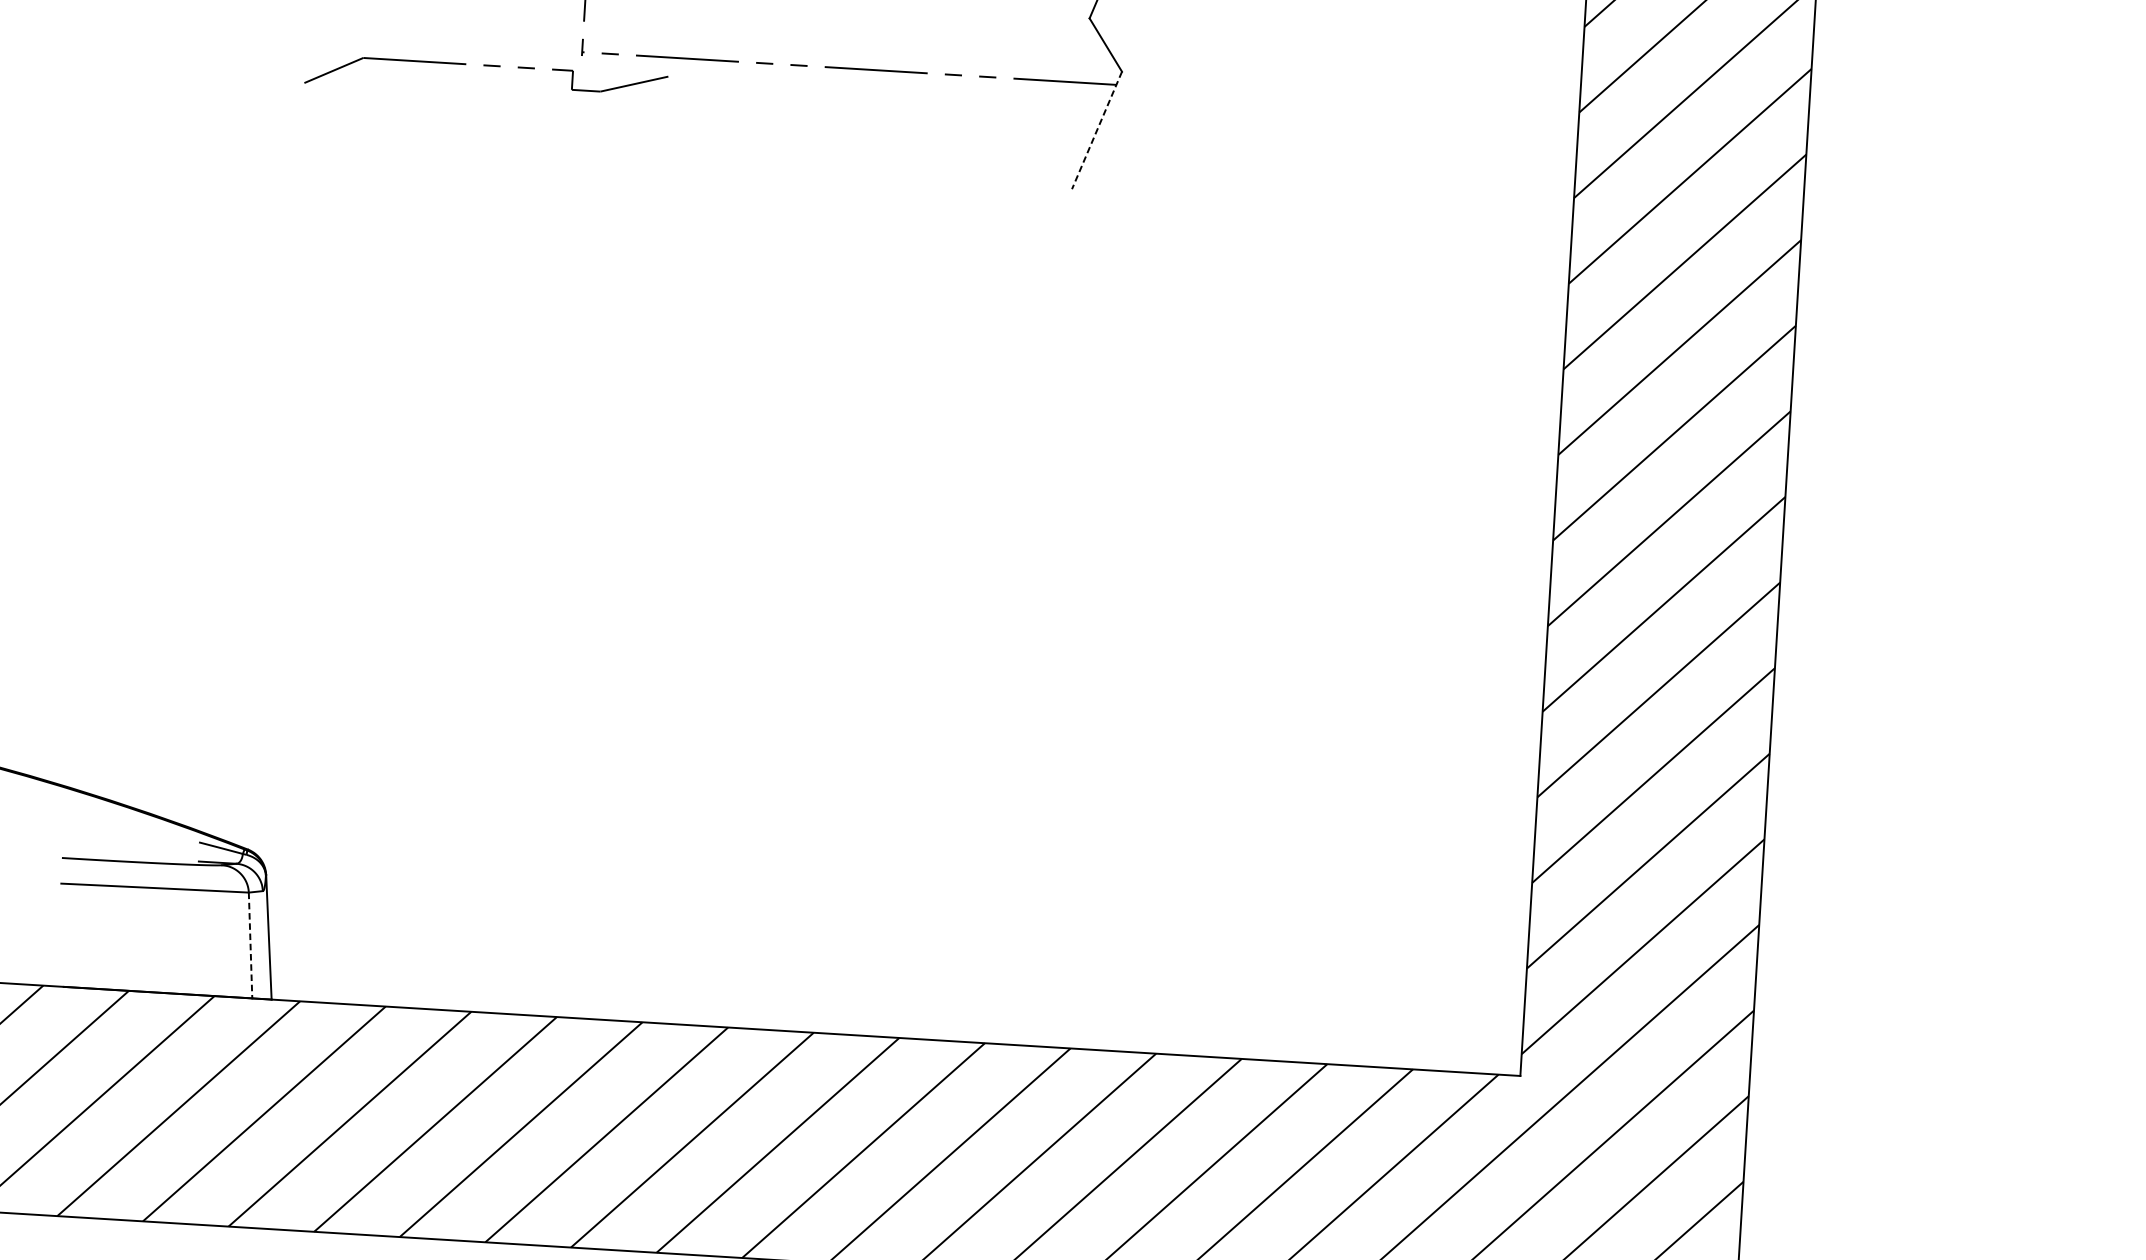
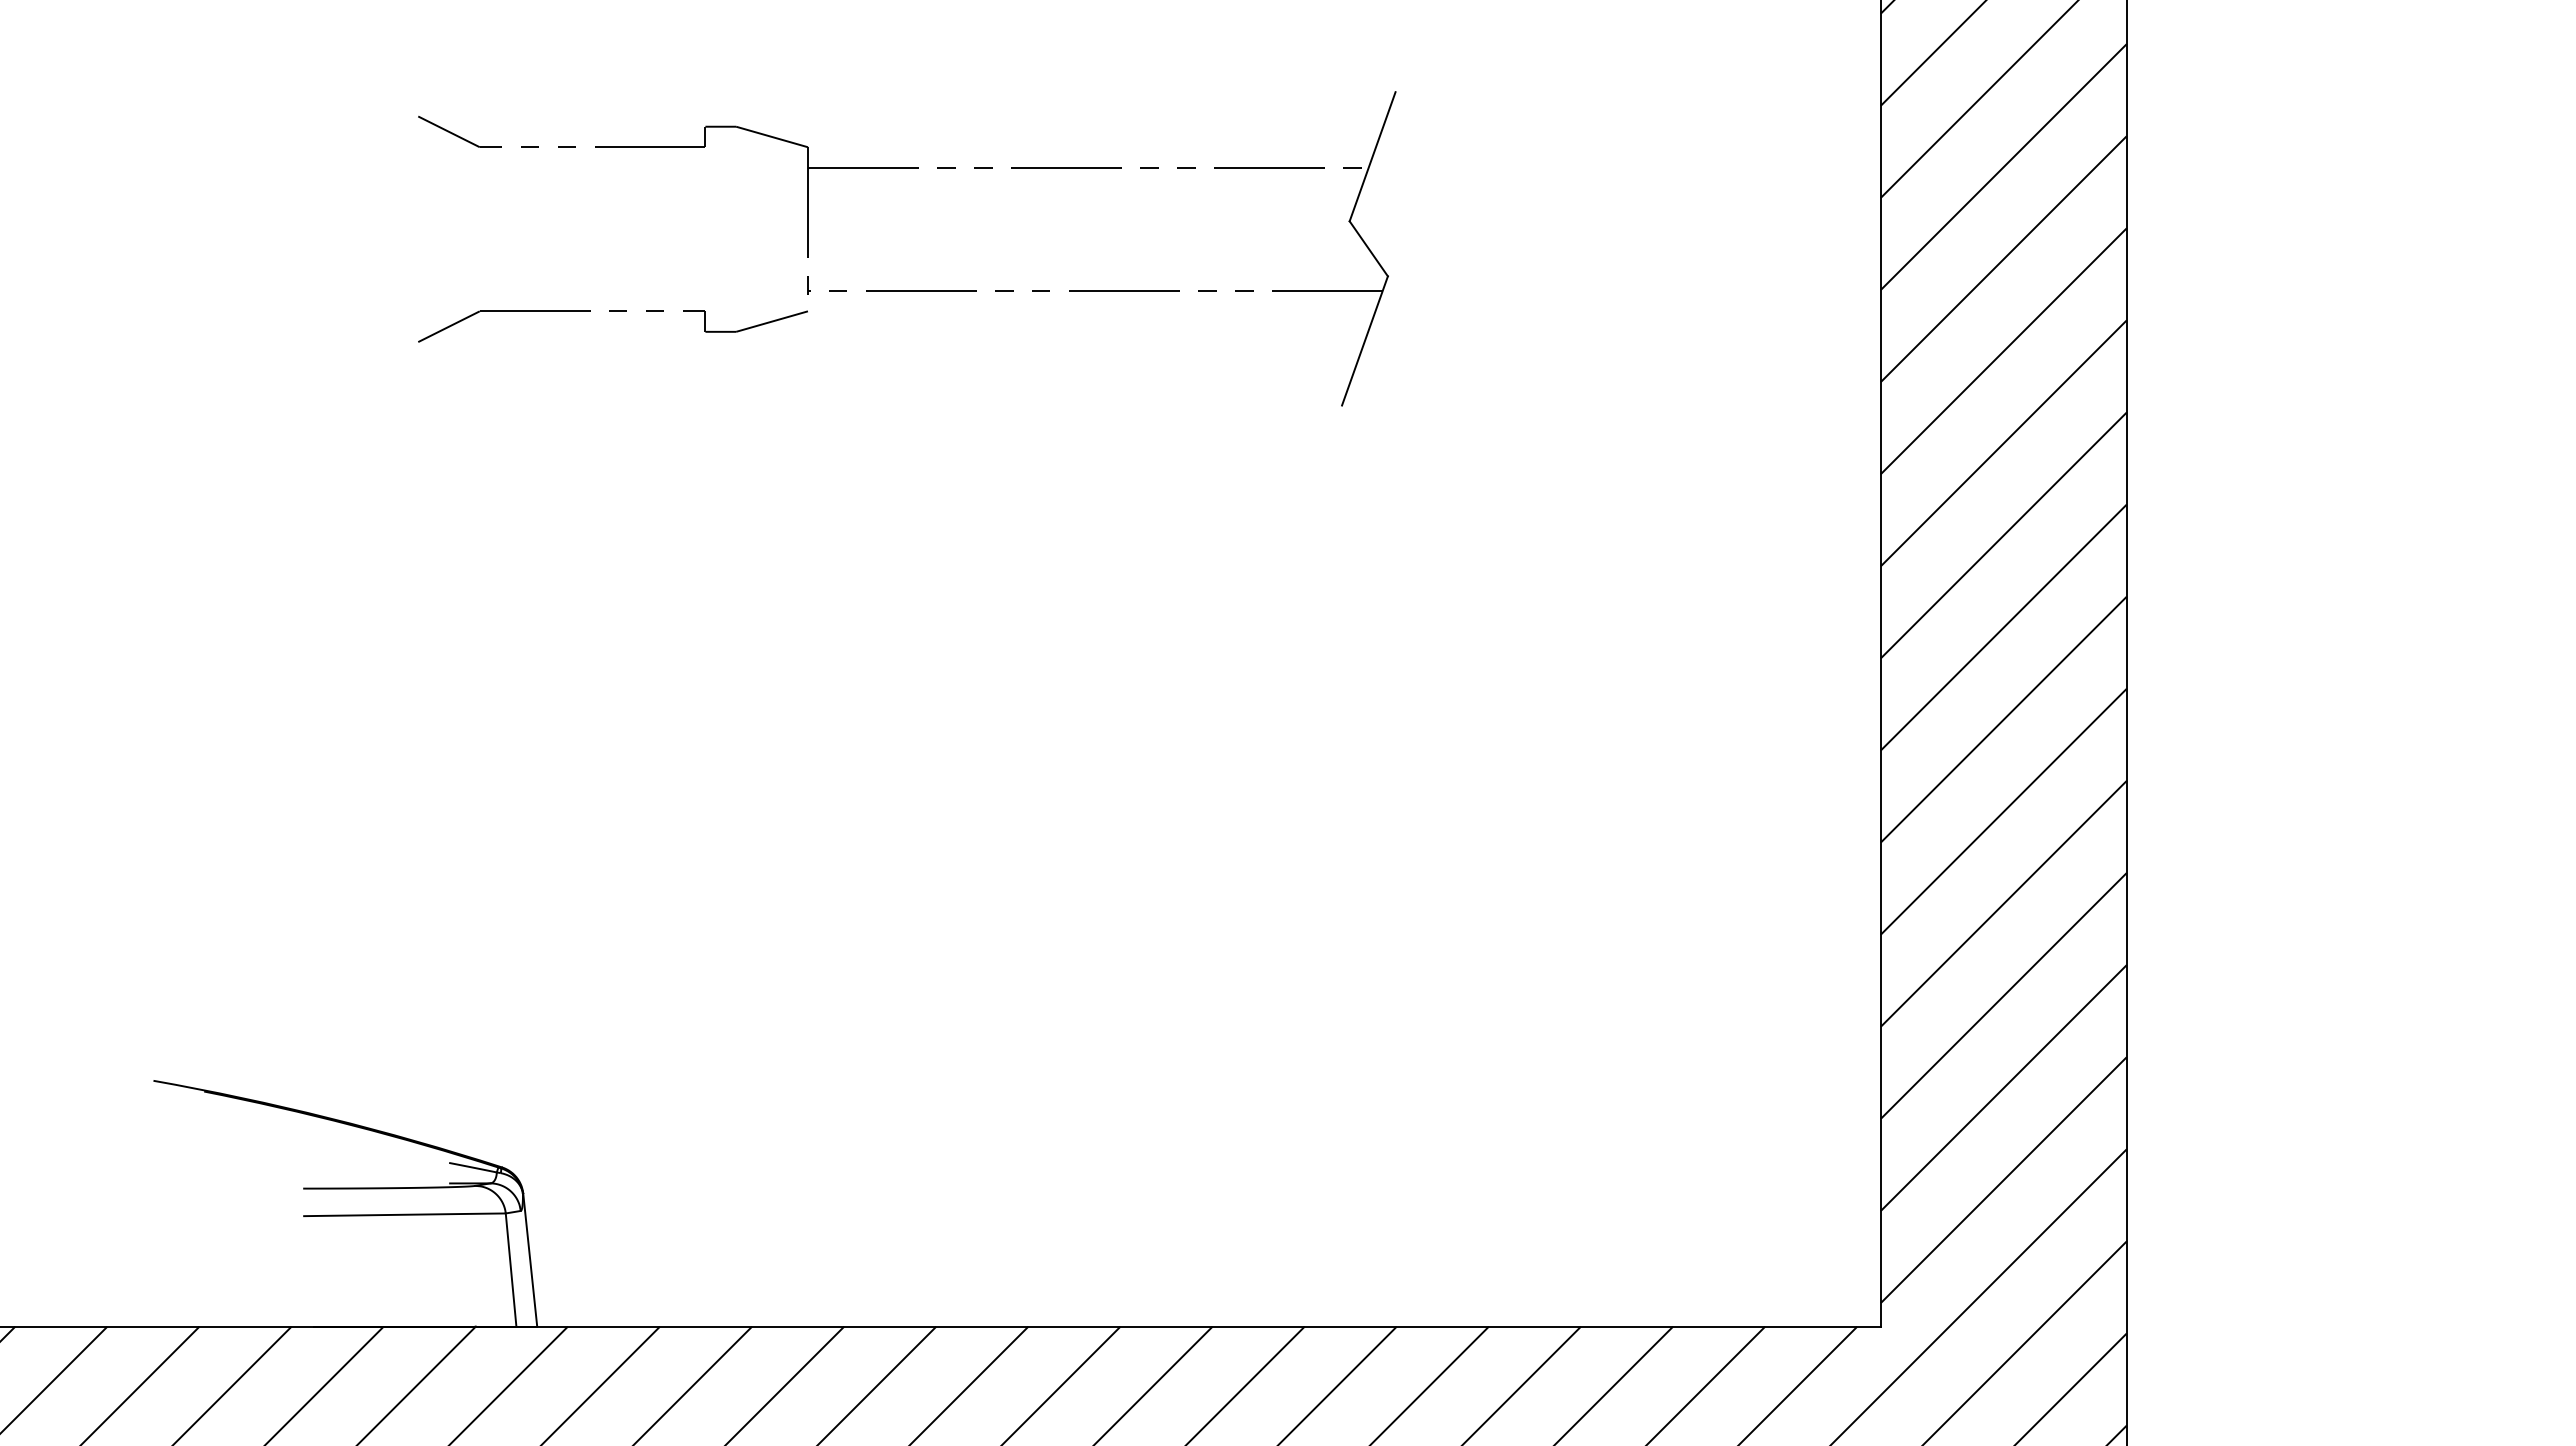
part: (486, 65) -> (612, 311), moved
line: (1096, 130) -> (1364, 340), dashed -> solid
line: (250, 945) -> (511, 1270), dashed -> solid

